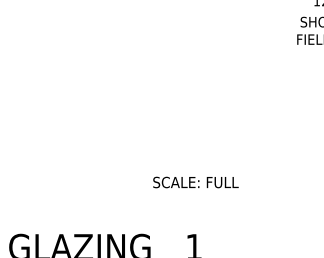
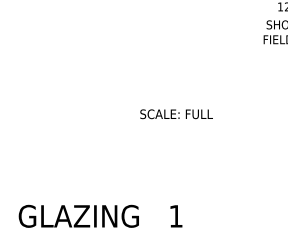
text: (195, 182) -> (176, 114), moved

